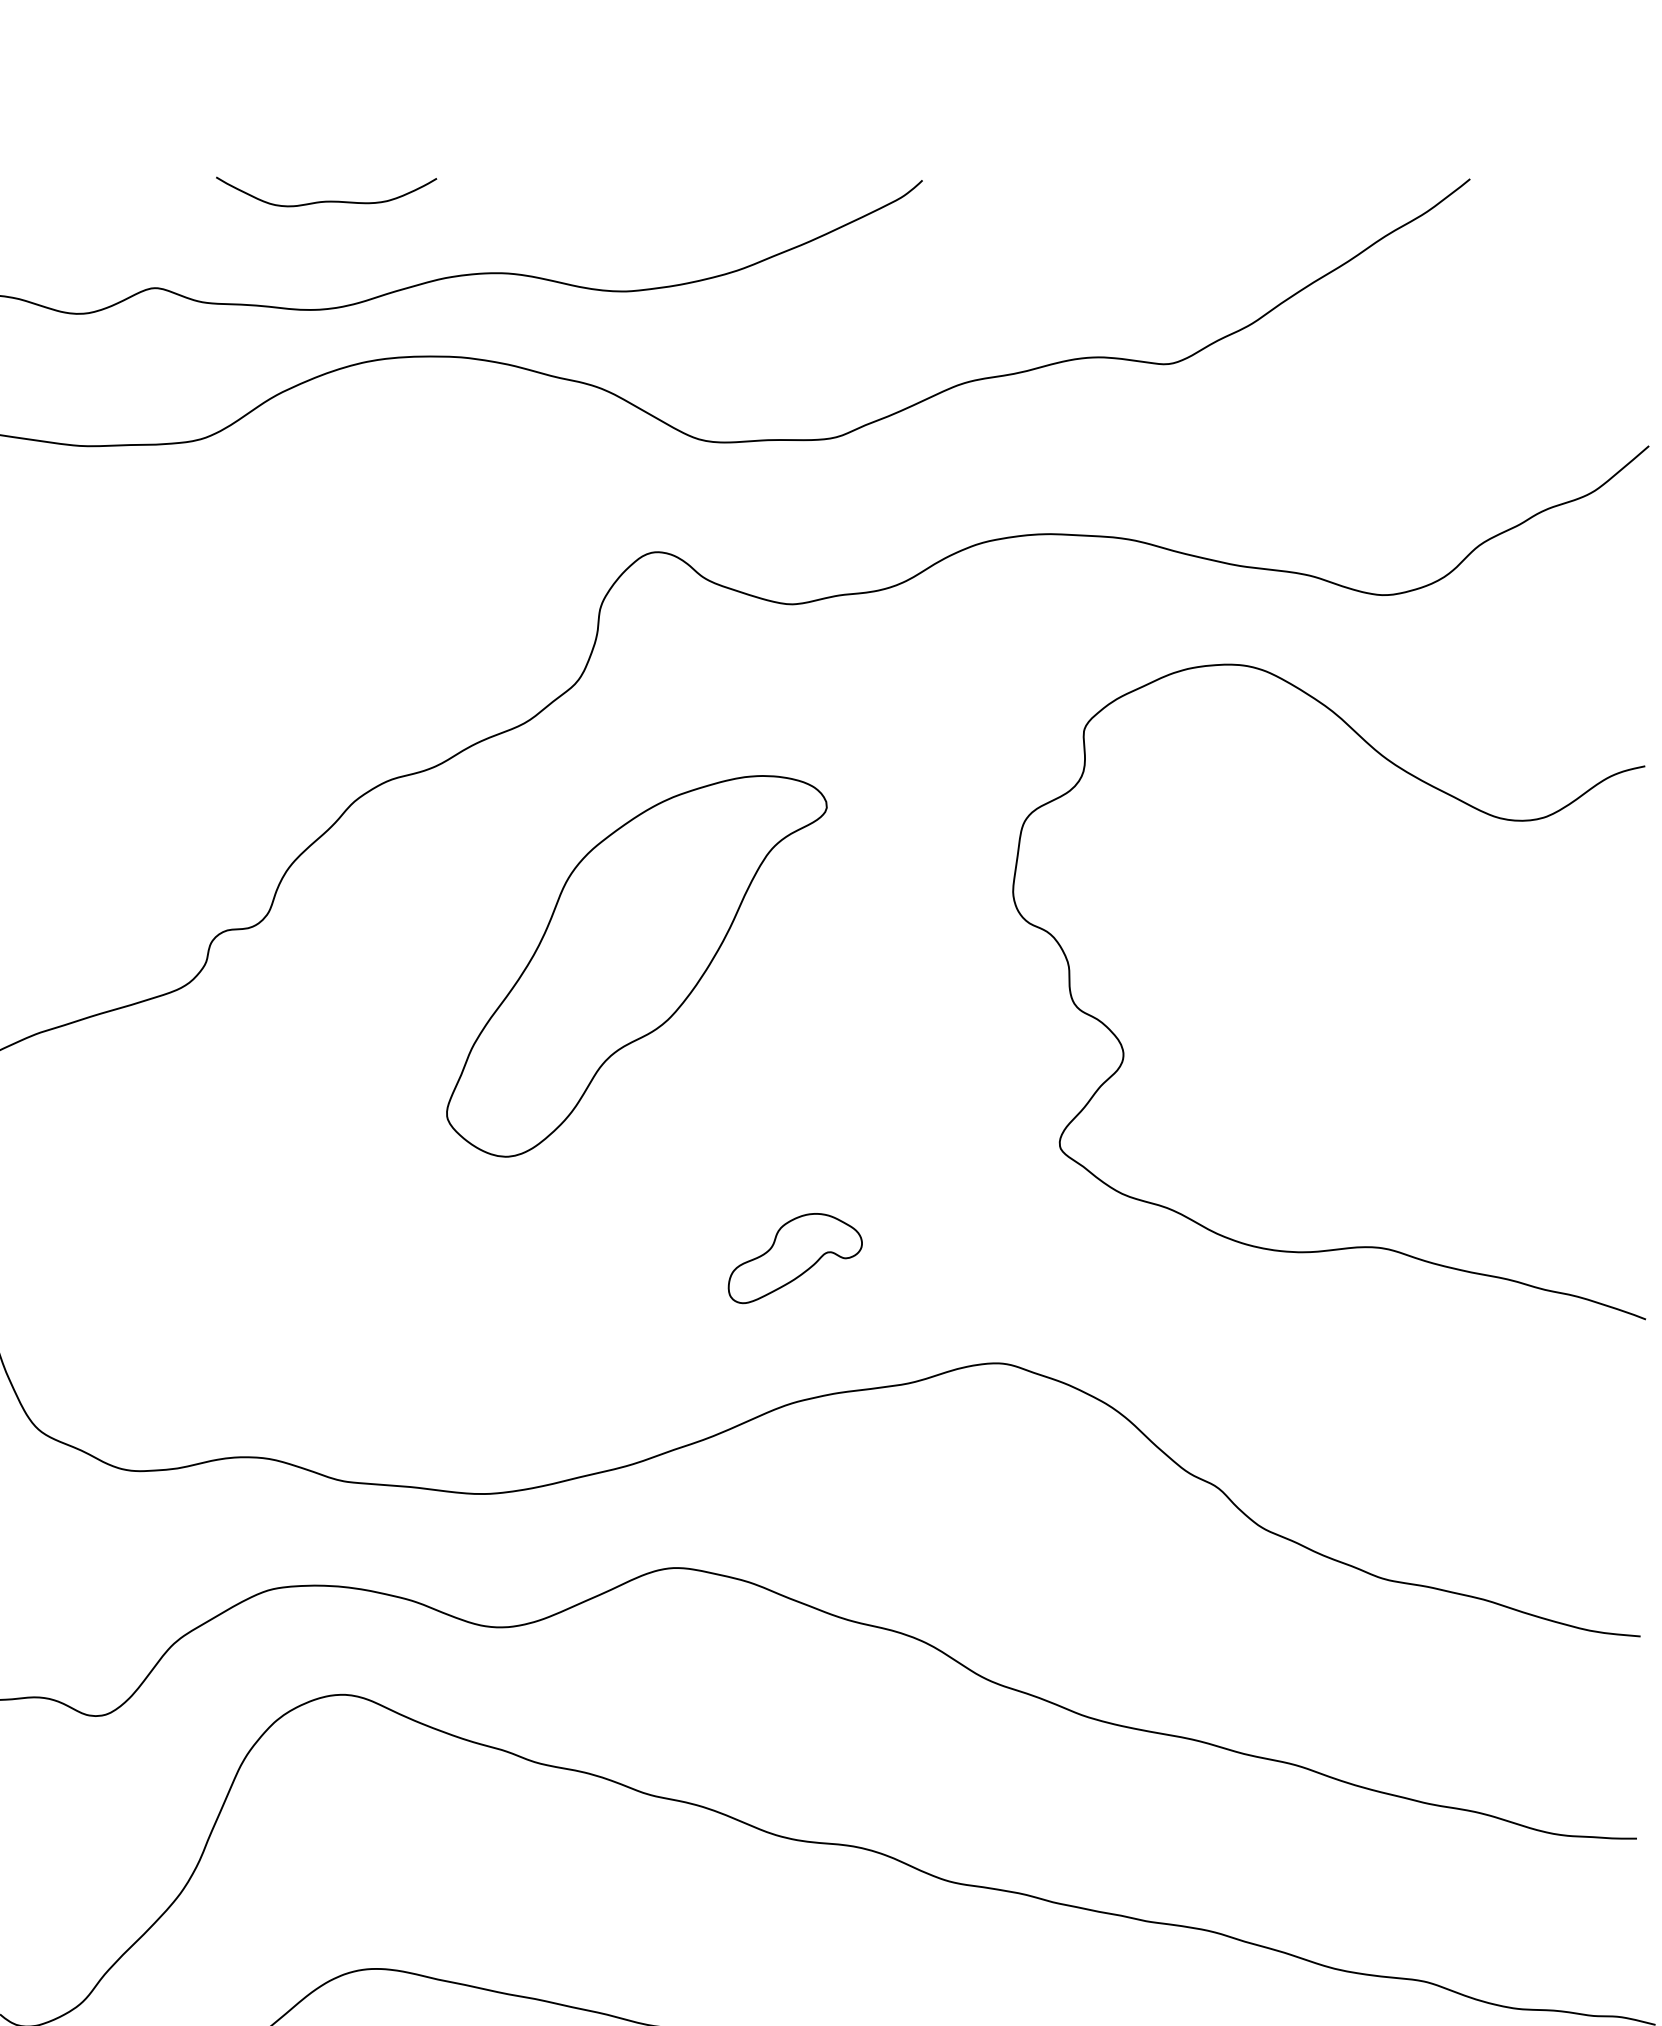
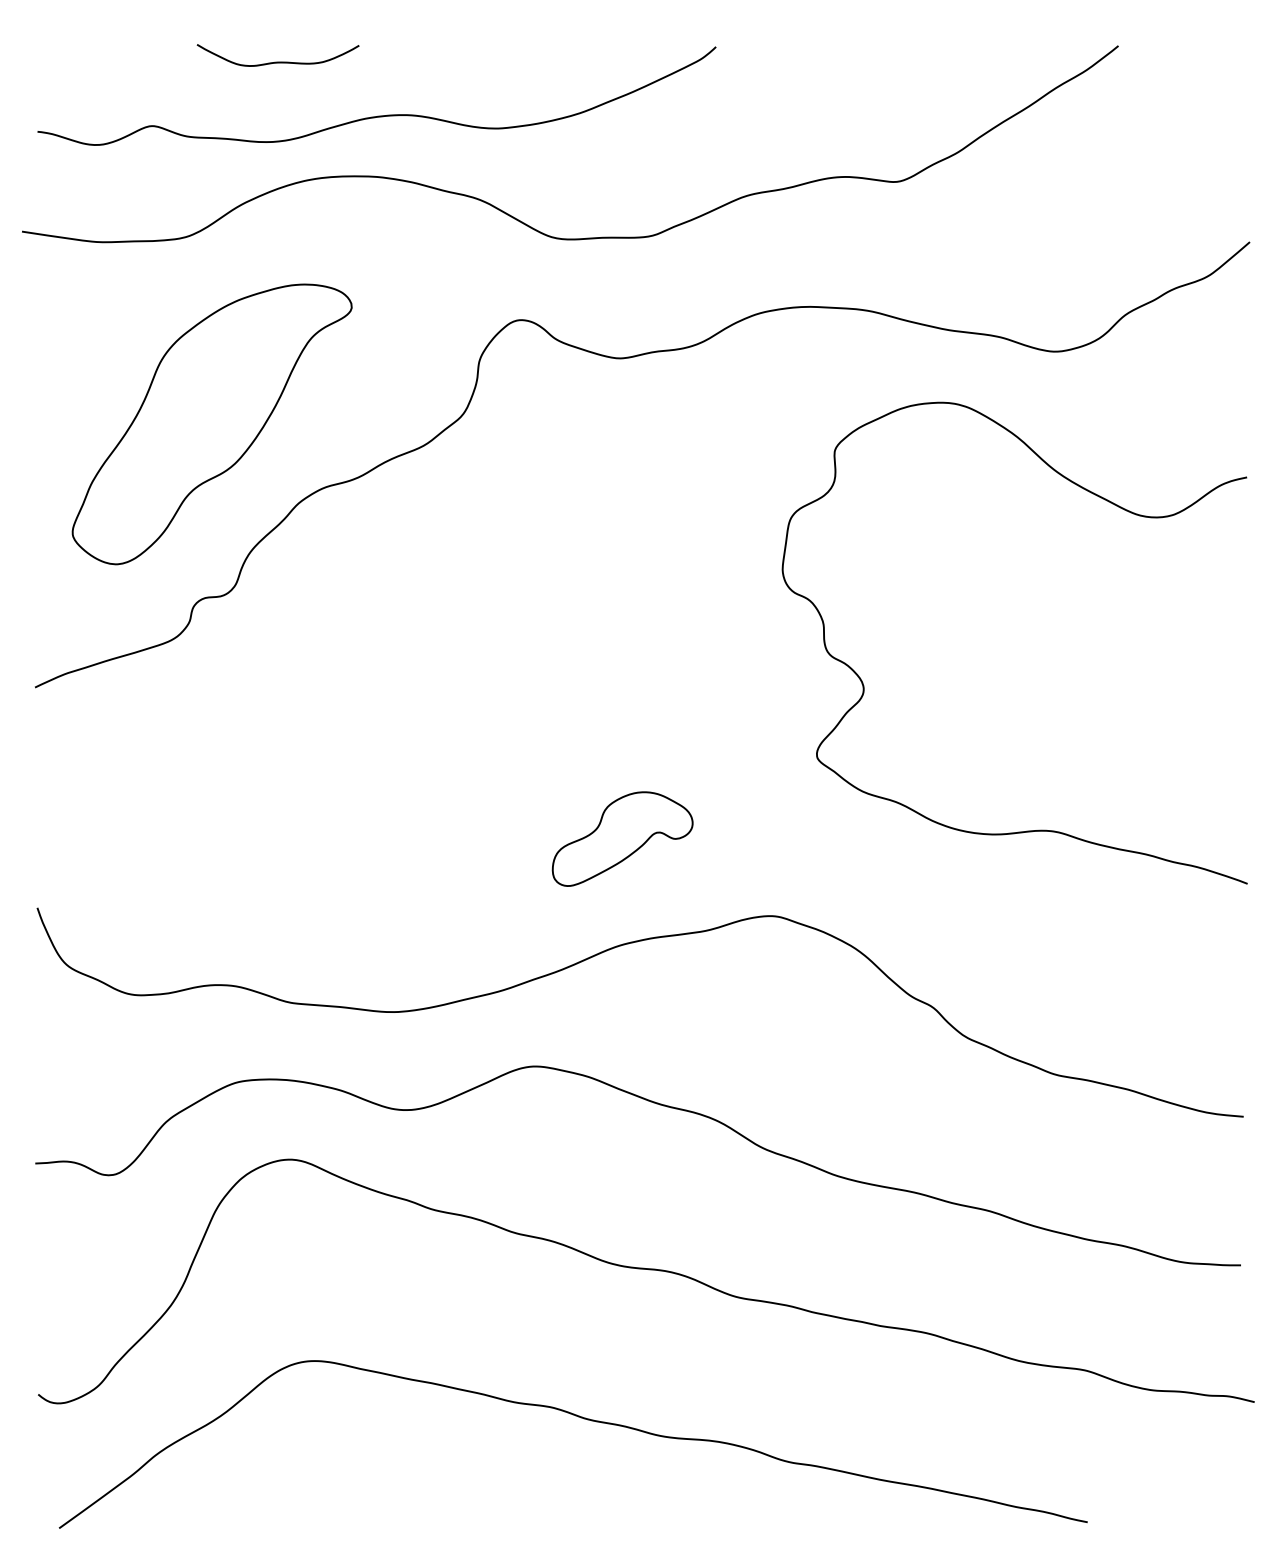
part: (635, 966) -> (211, 424), moved
part: (795, 1257) -> (622, 838), size x1.43

